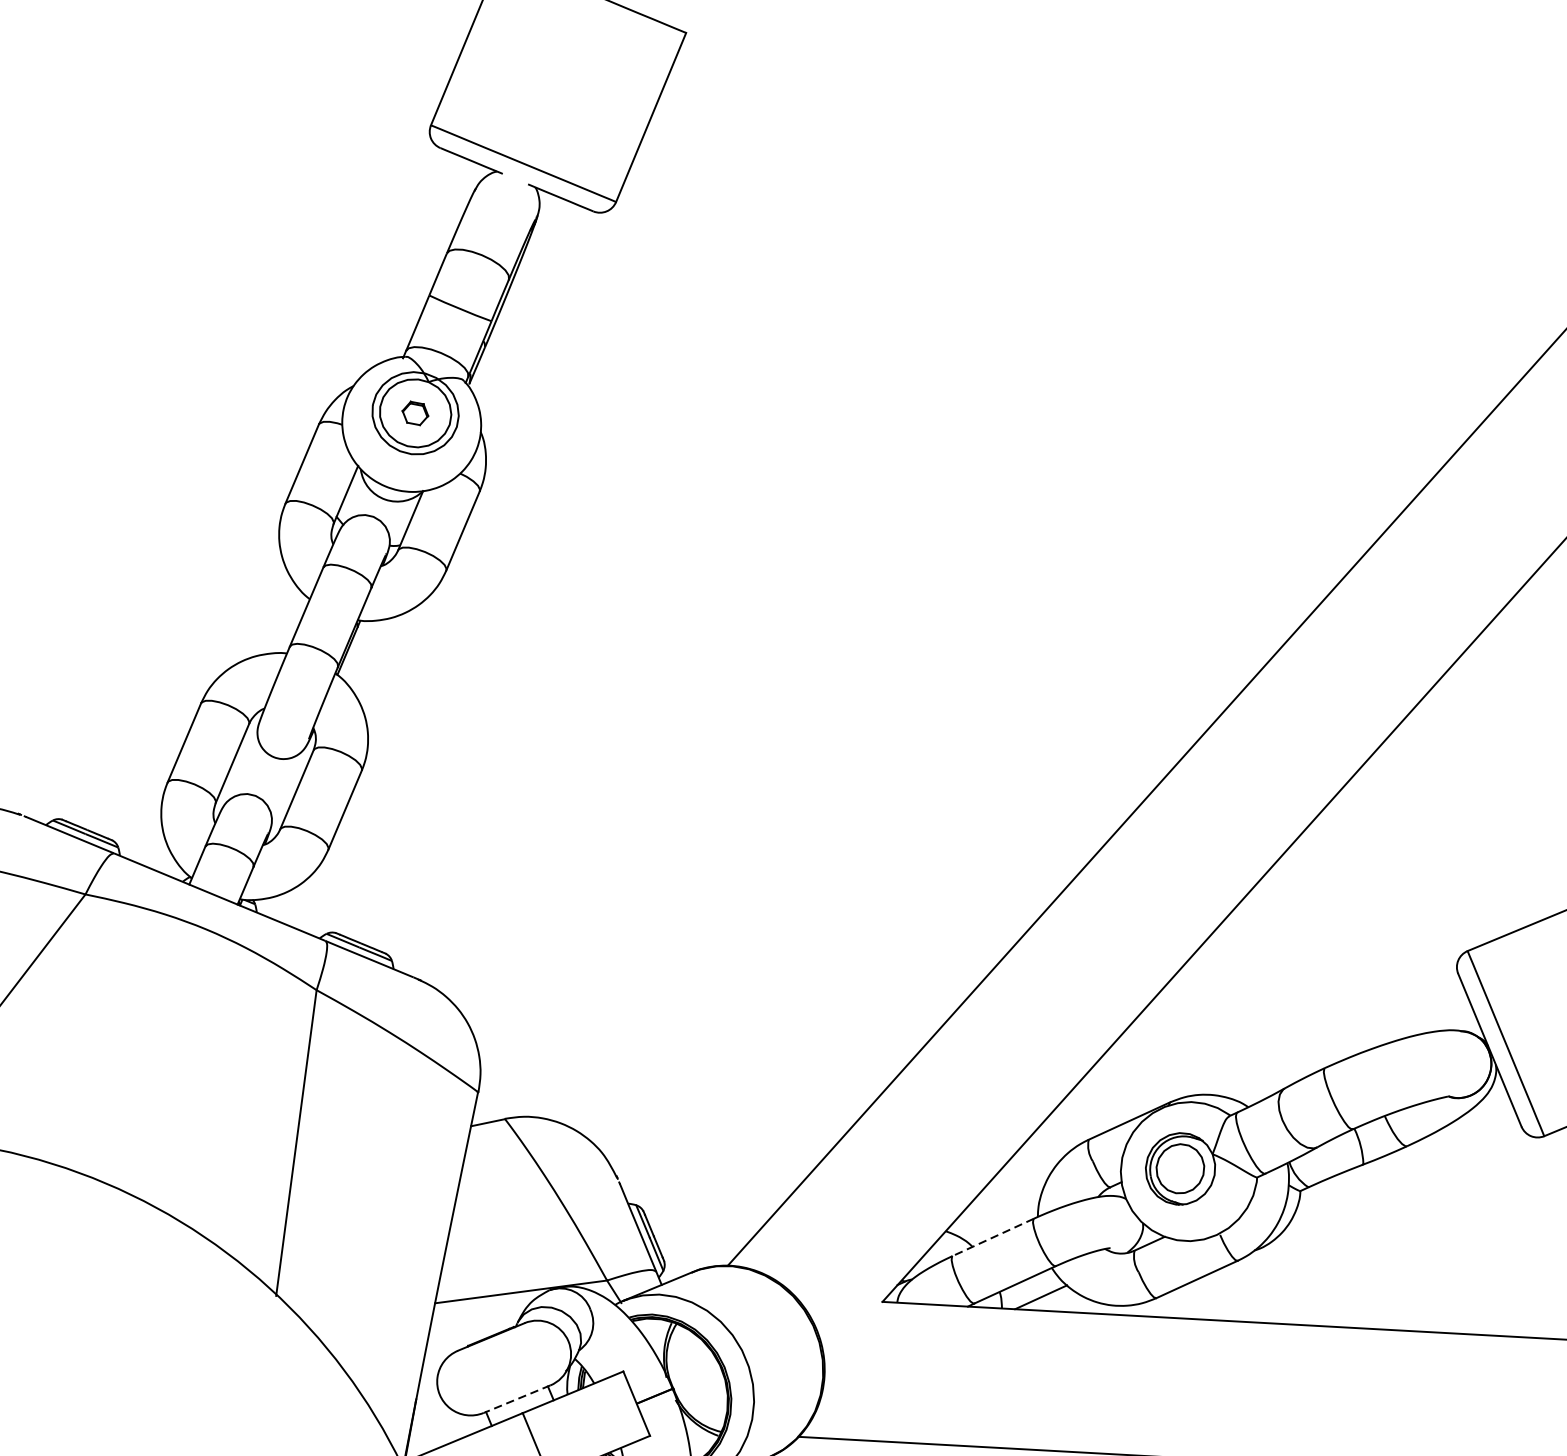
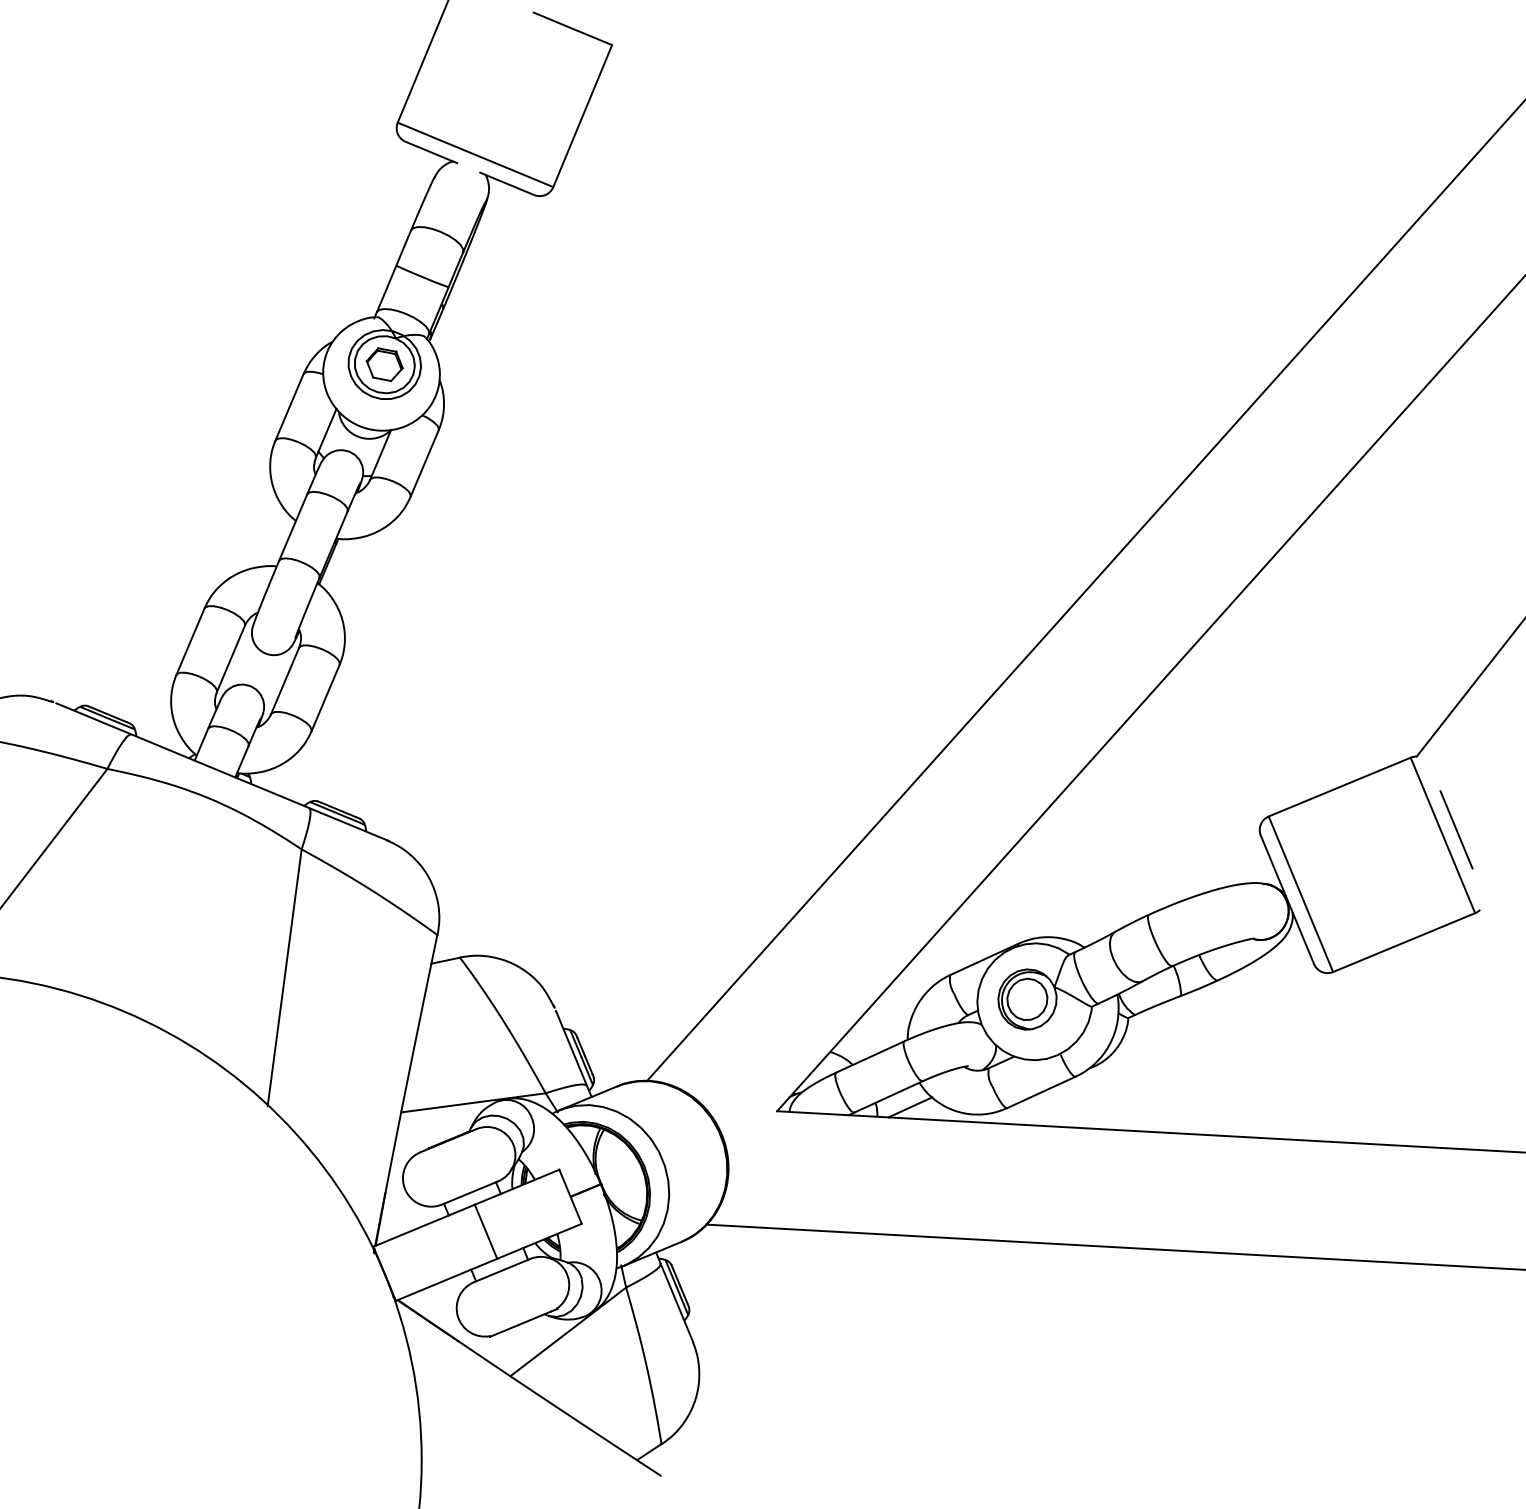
part: (415, 413) -> (384, 364), size x1.67
line: (993, 1237) -> (870, 1057), dashed -> solid
line: (516, 1399) -> (469, 1193), dashed -> solid

